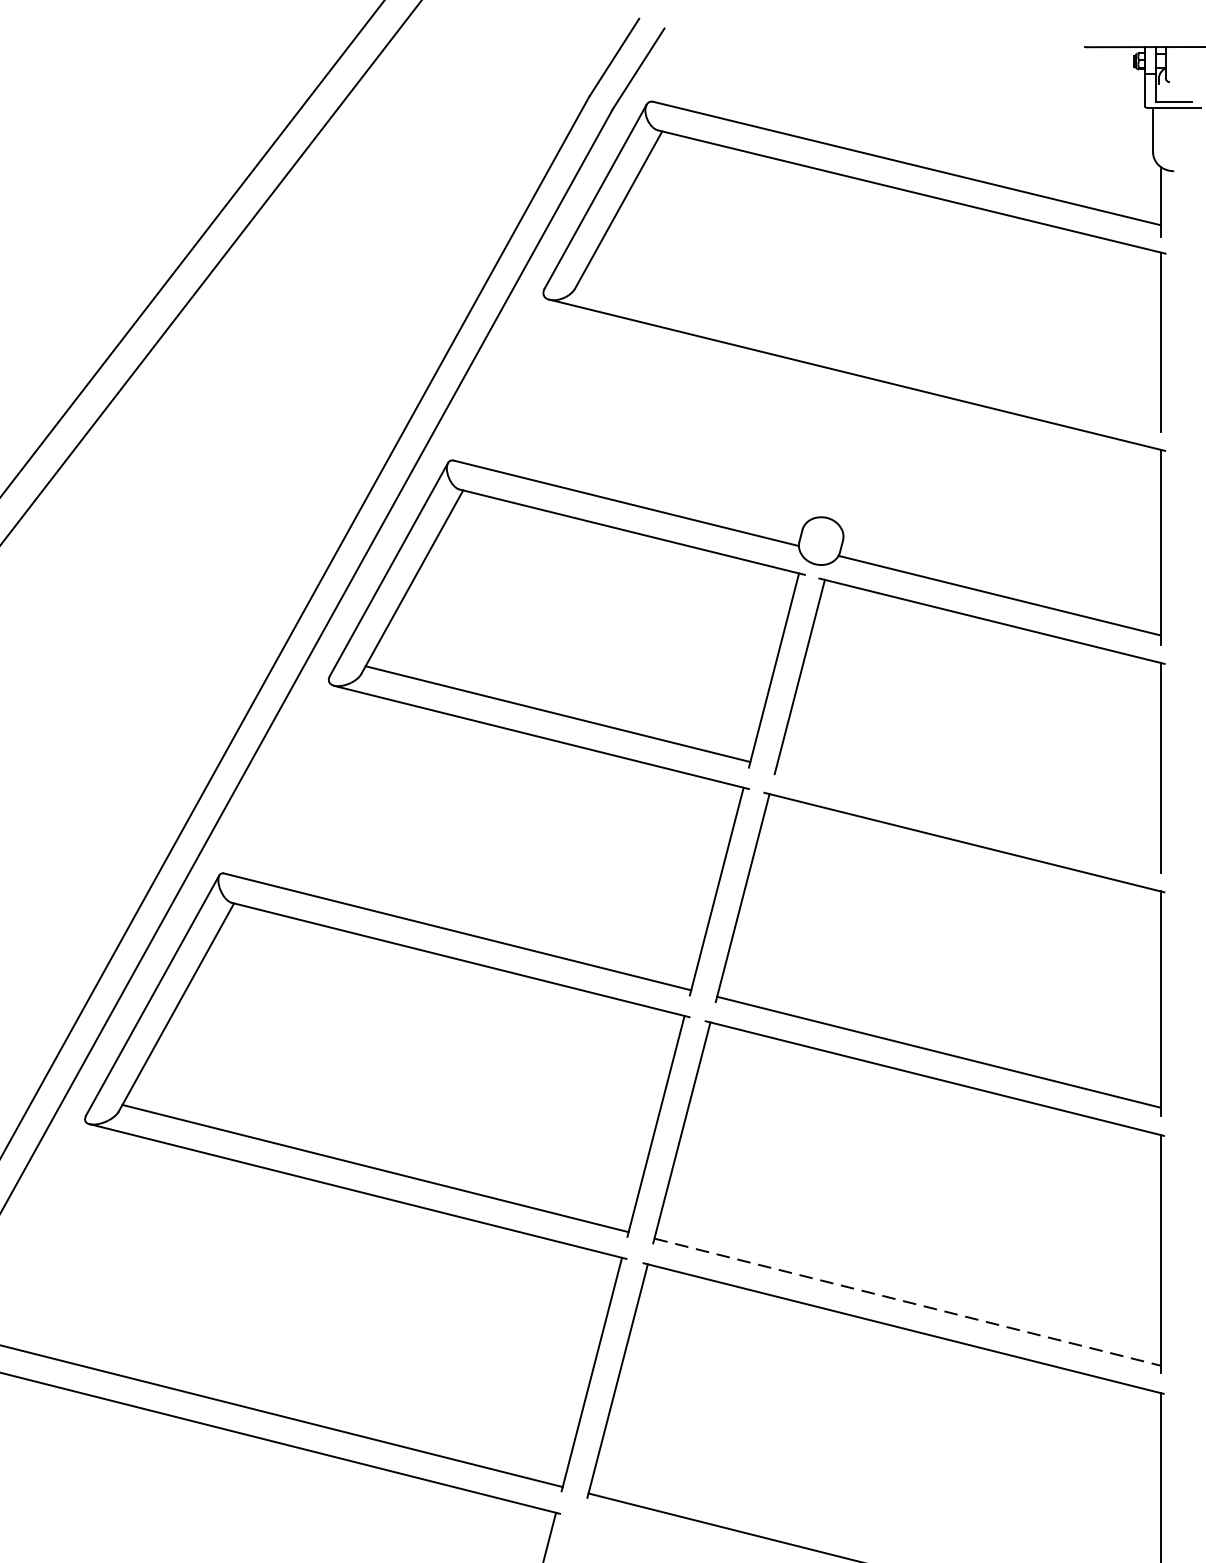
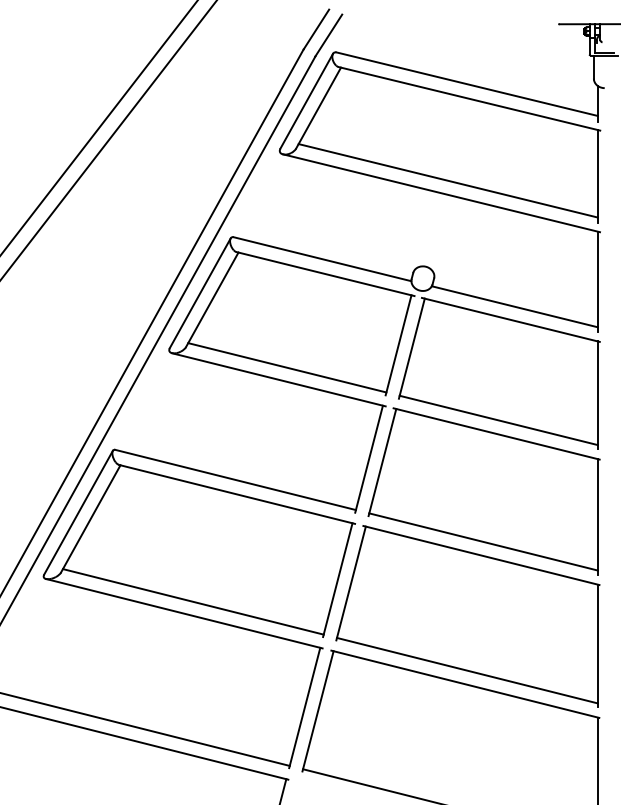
line: (868, 350) -> (447, 180), added
line: (967, 816) -> (498, 420), added
line: (907, 1301) -> (467, 670), dashed -> solid

